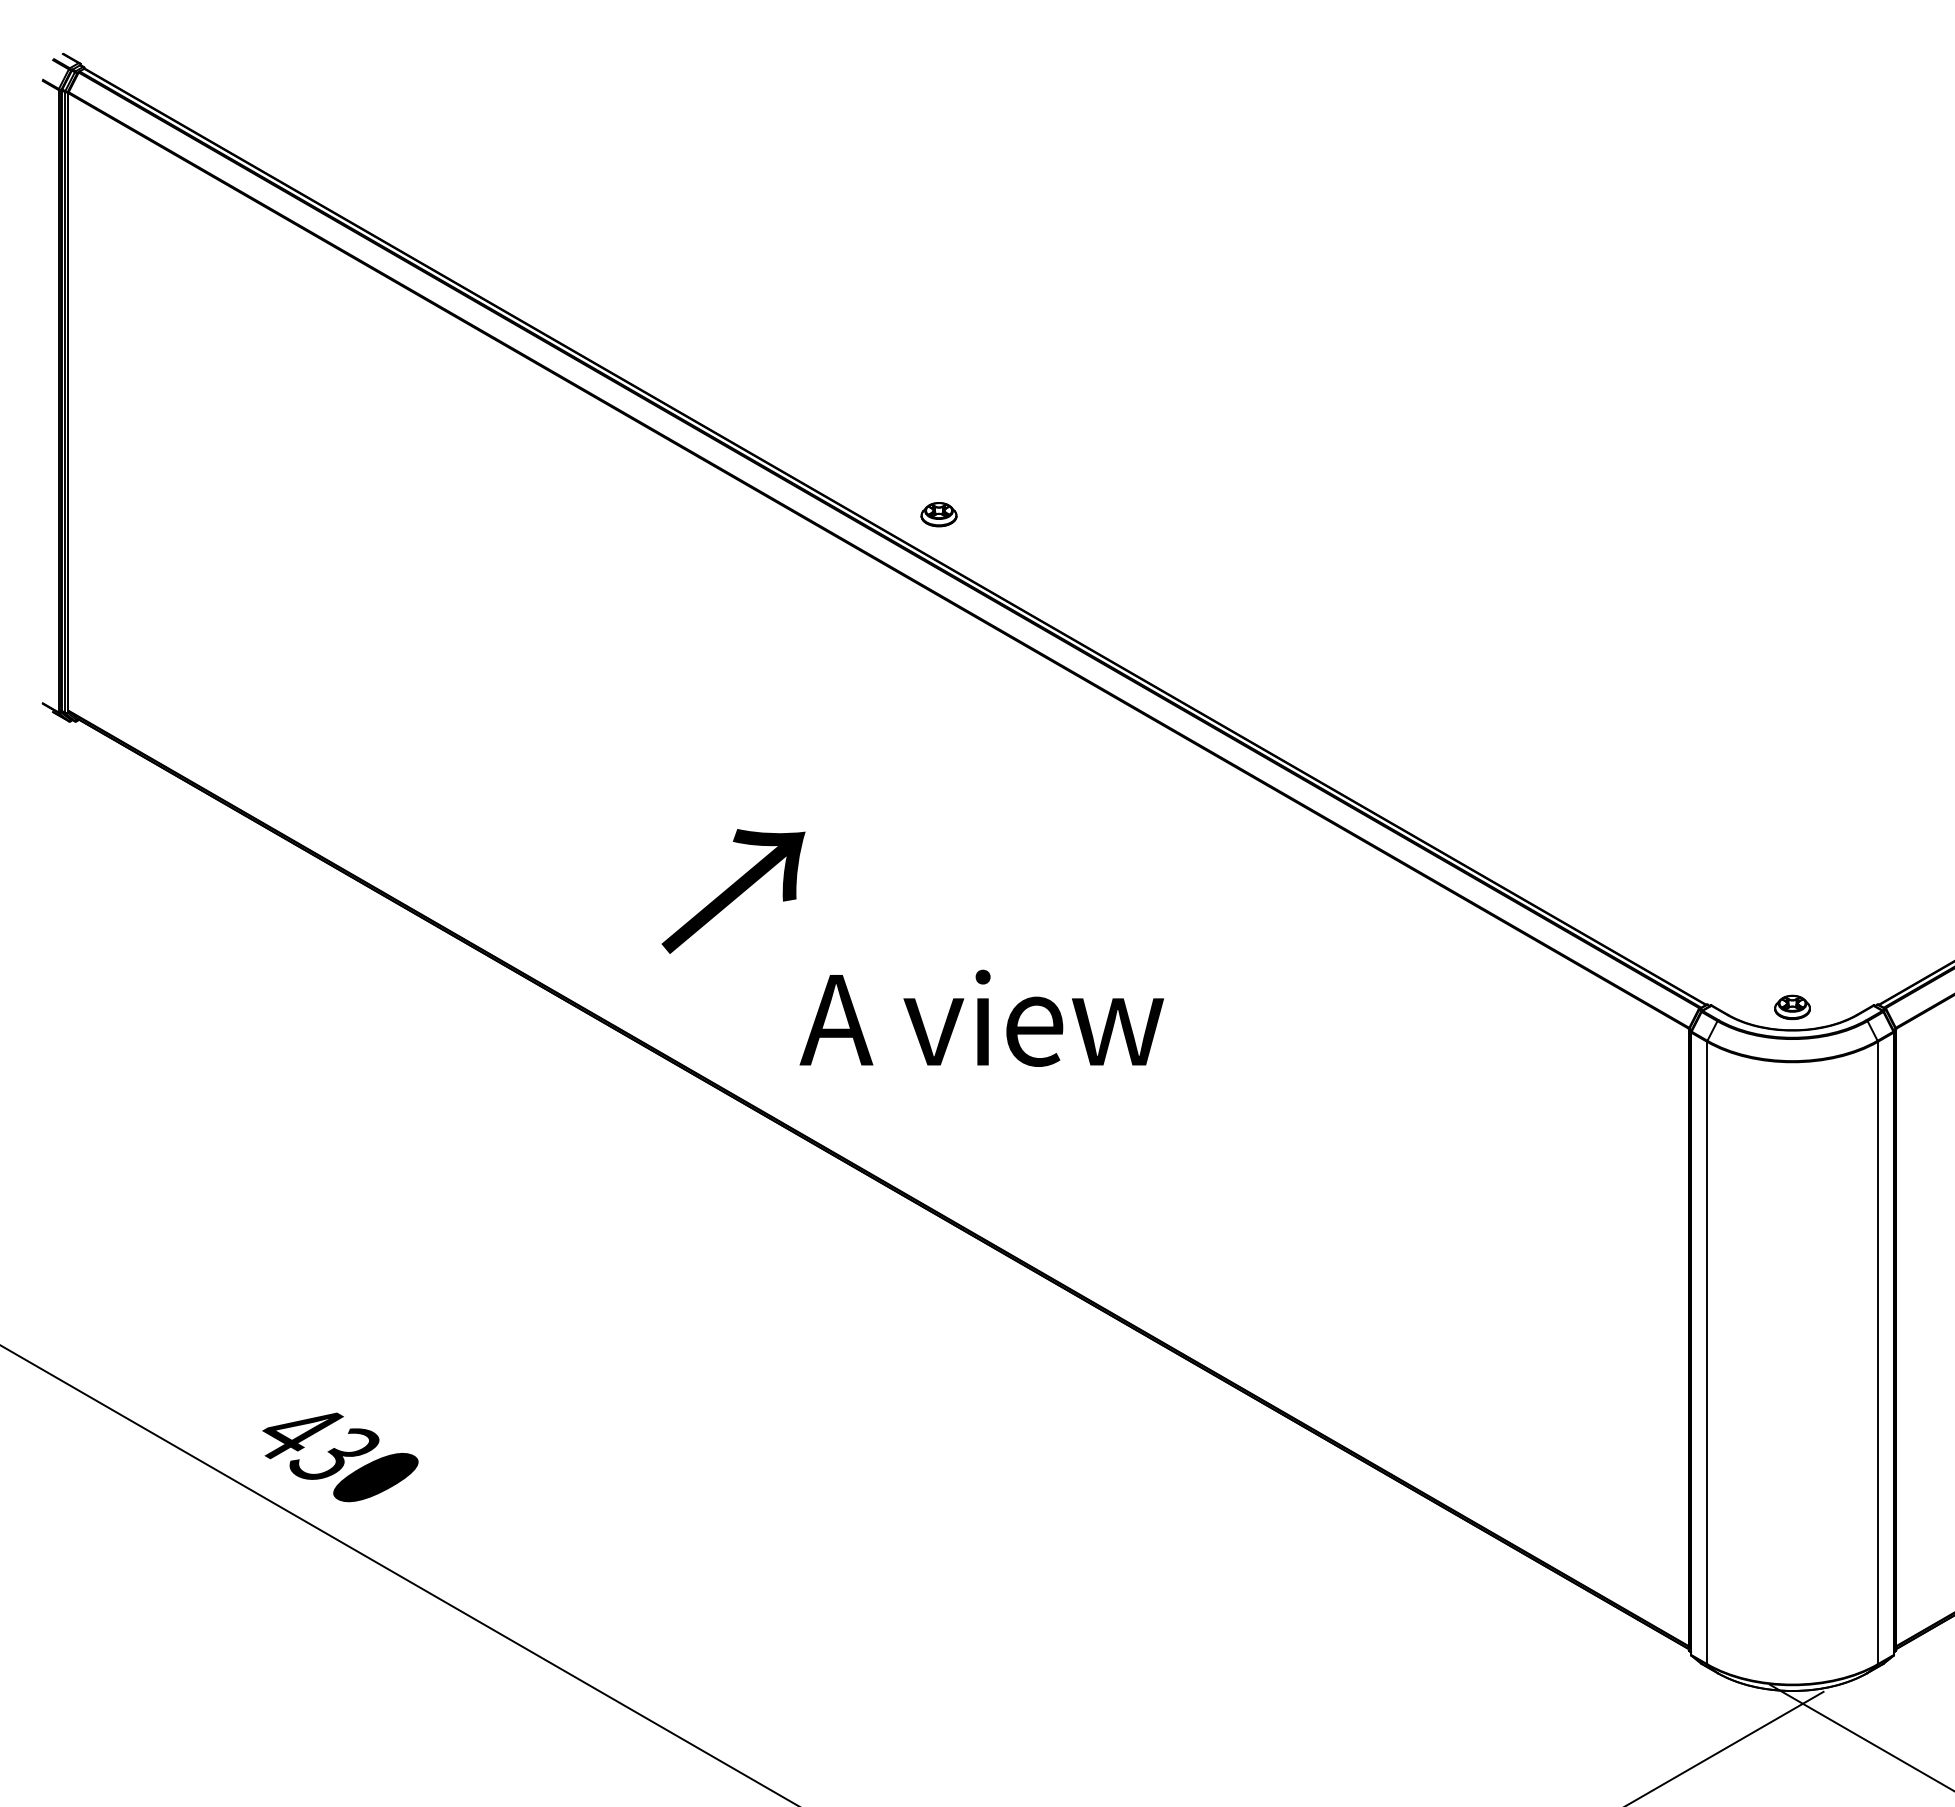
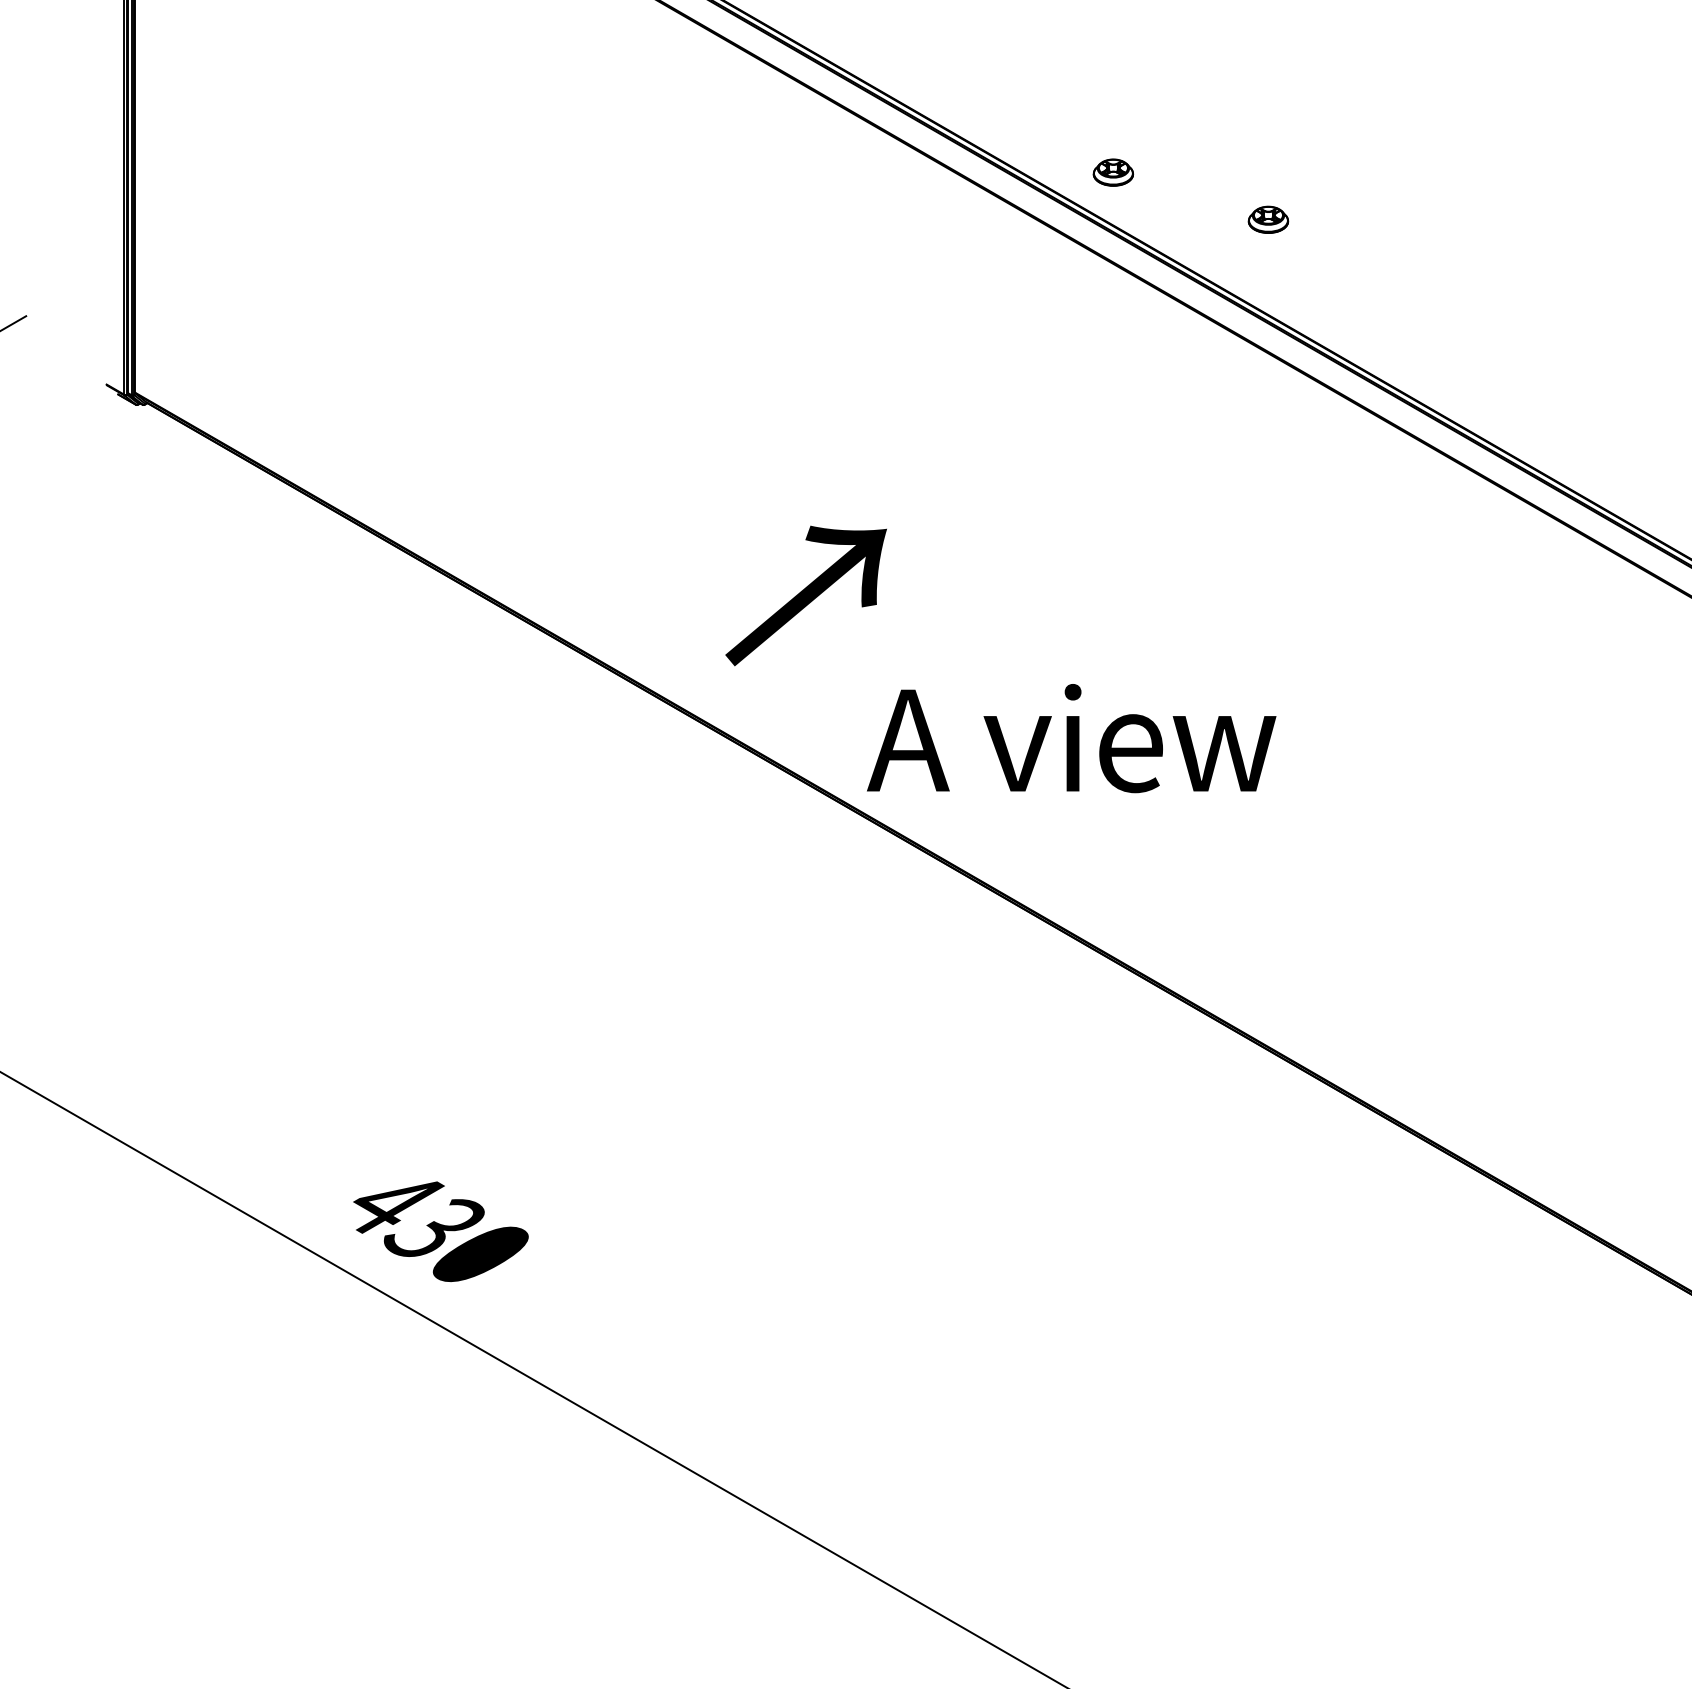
part: (1076, 556) -> (1267, 219), added
text: (733, 891) -> (806, 596), moved
text: (981, 1017) -> (1071, 737), moved

